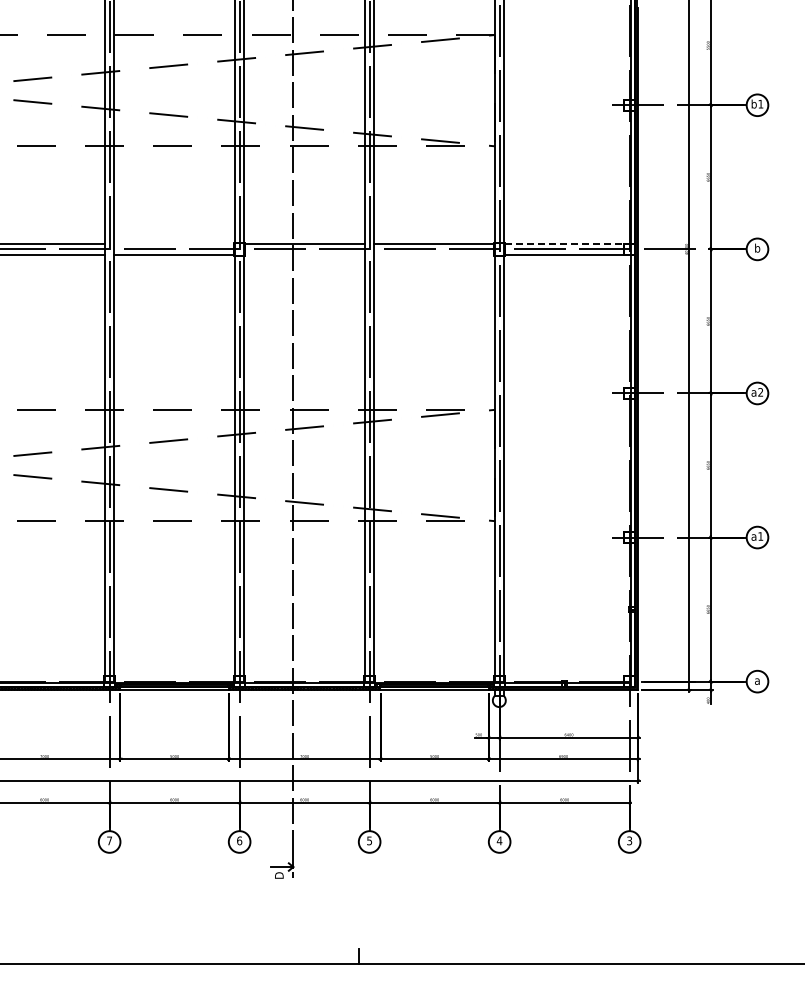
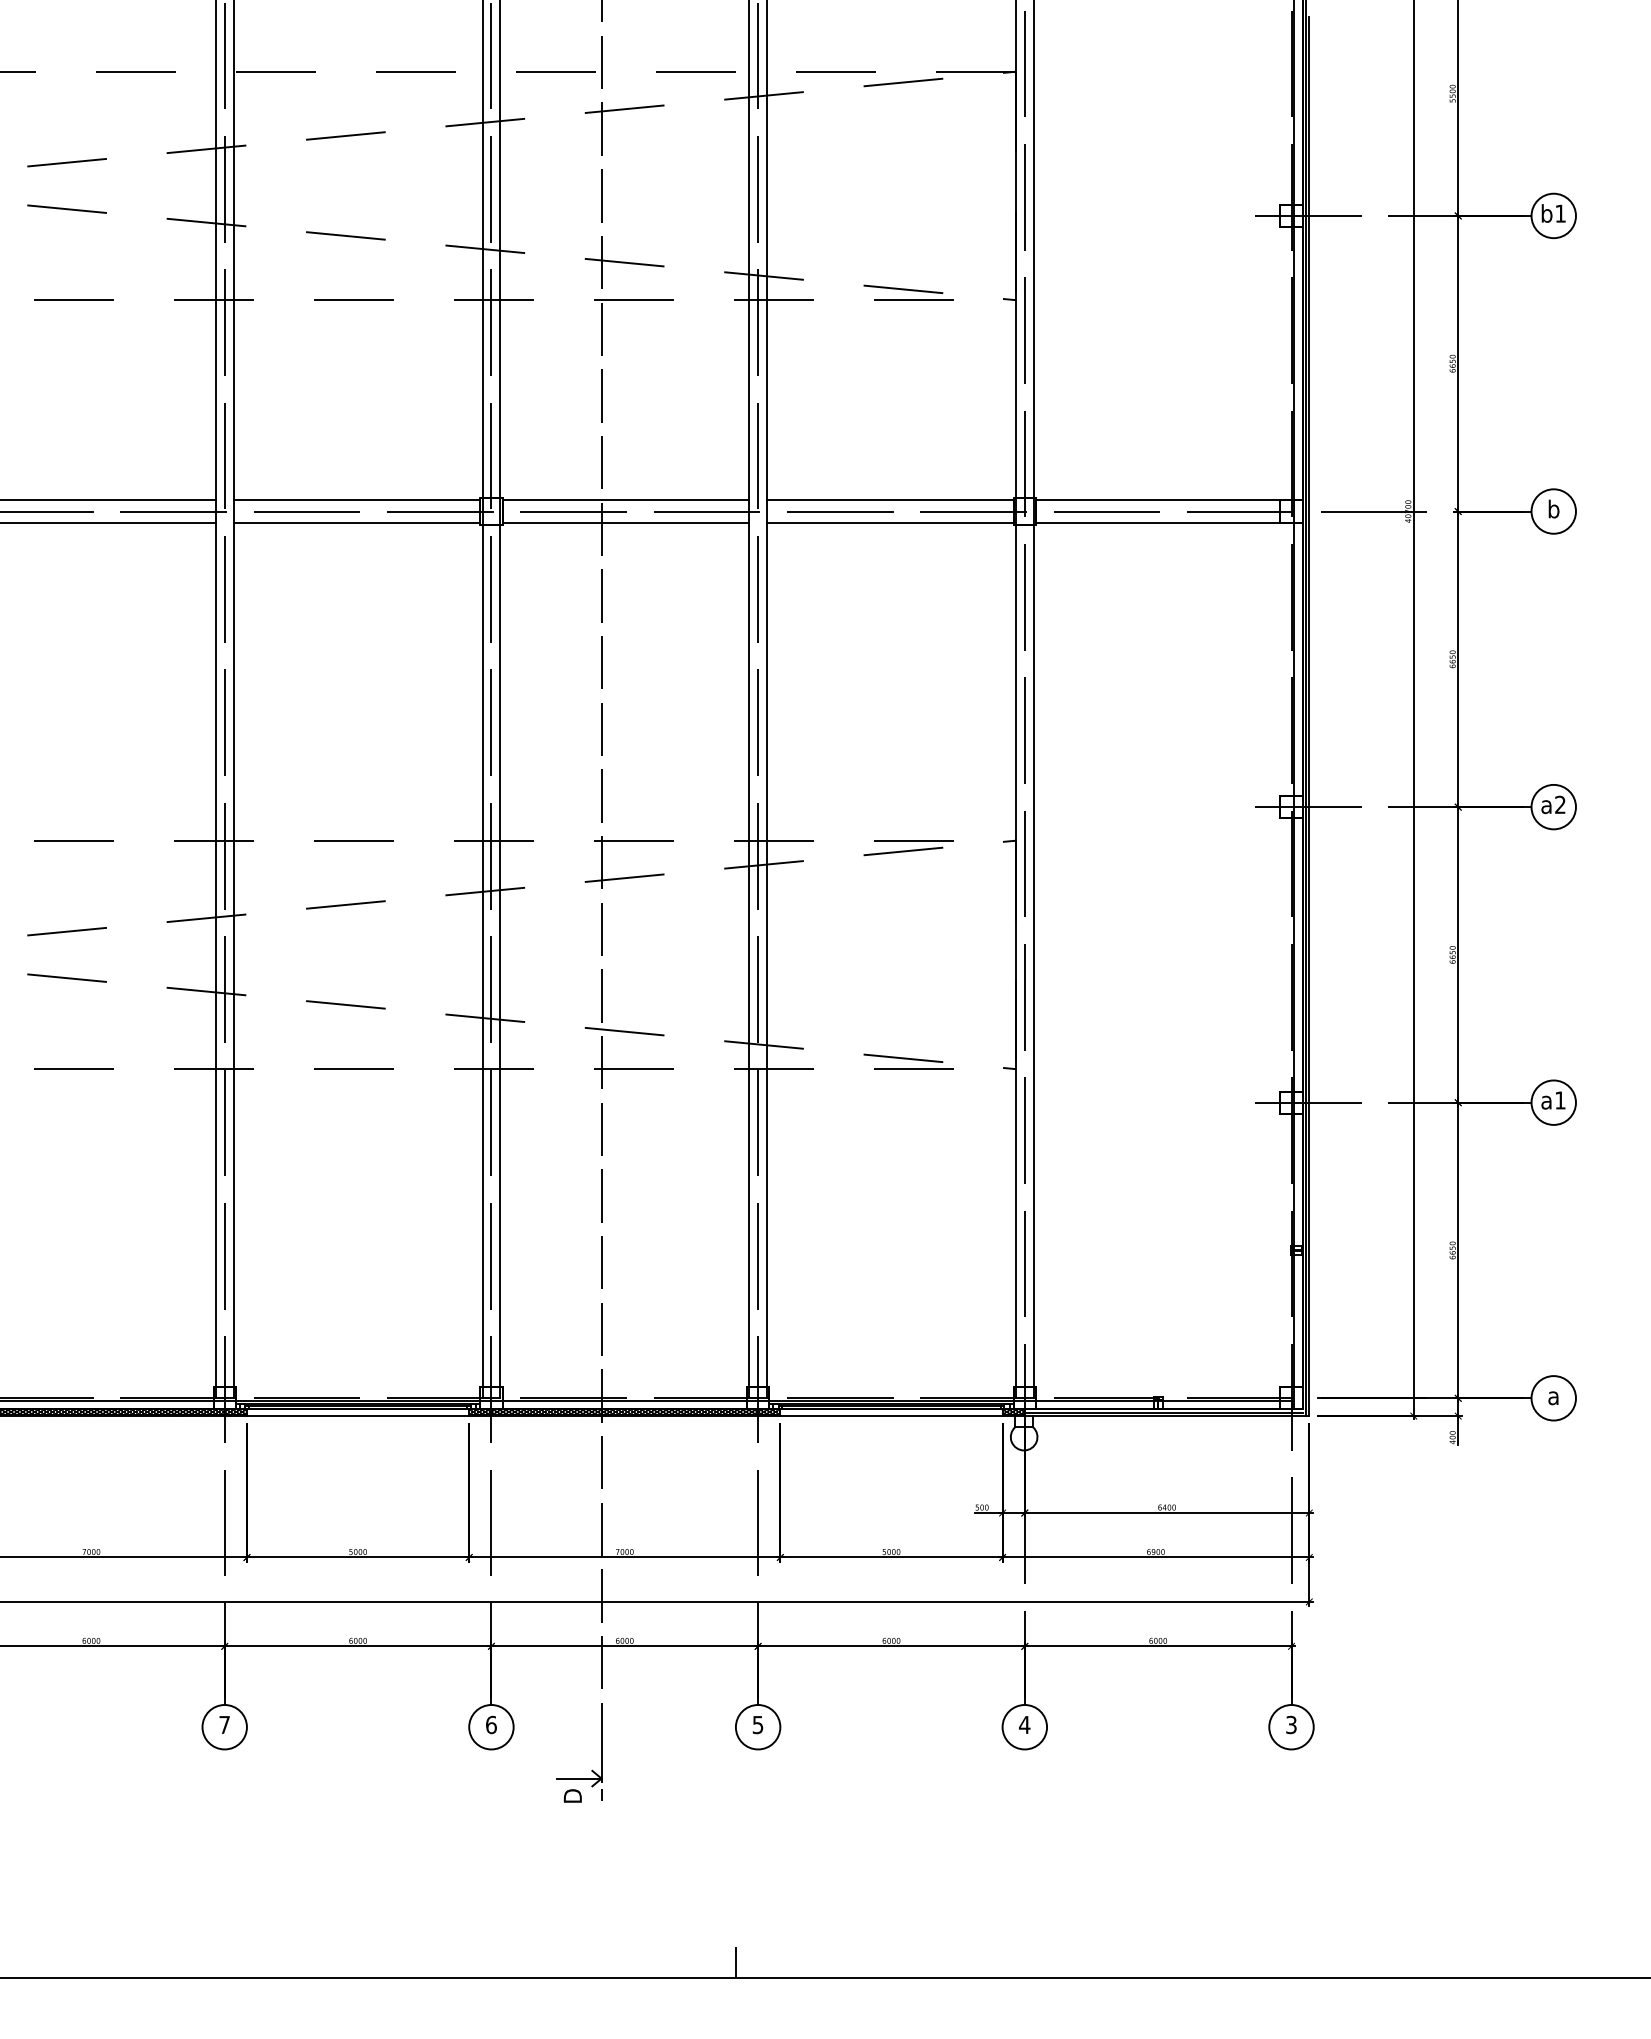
line: (173, 243) -> (355, 499), added
line: (564, 243) -> (1157, 499), dashed -> solid
line: (305, 254) -> (626, 522), added
line: (433, 254) -> (889, 522), added

